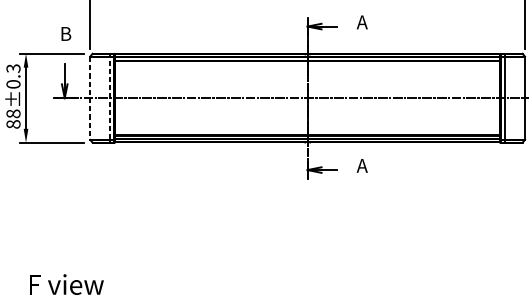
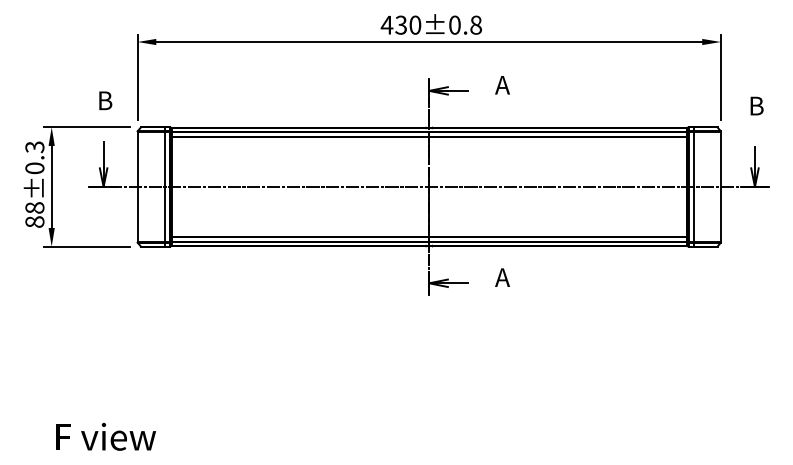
line: (110, 97) -> (164, 186), dashed -> solid
line: (90, 98) -> (137, 187), dashed -> solid

